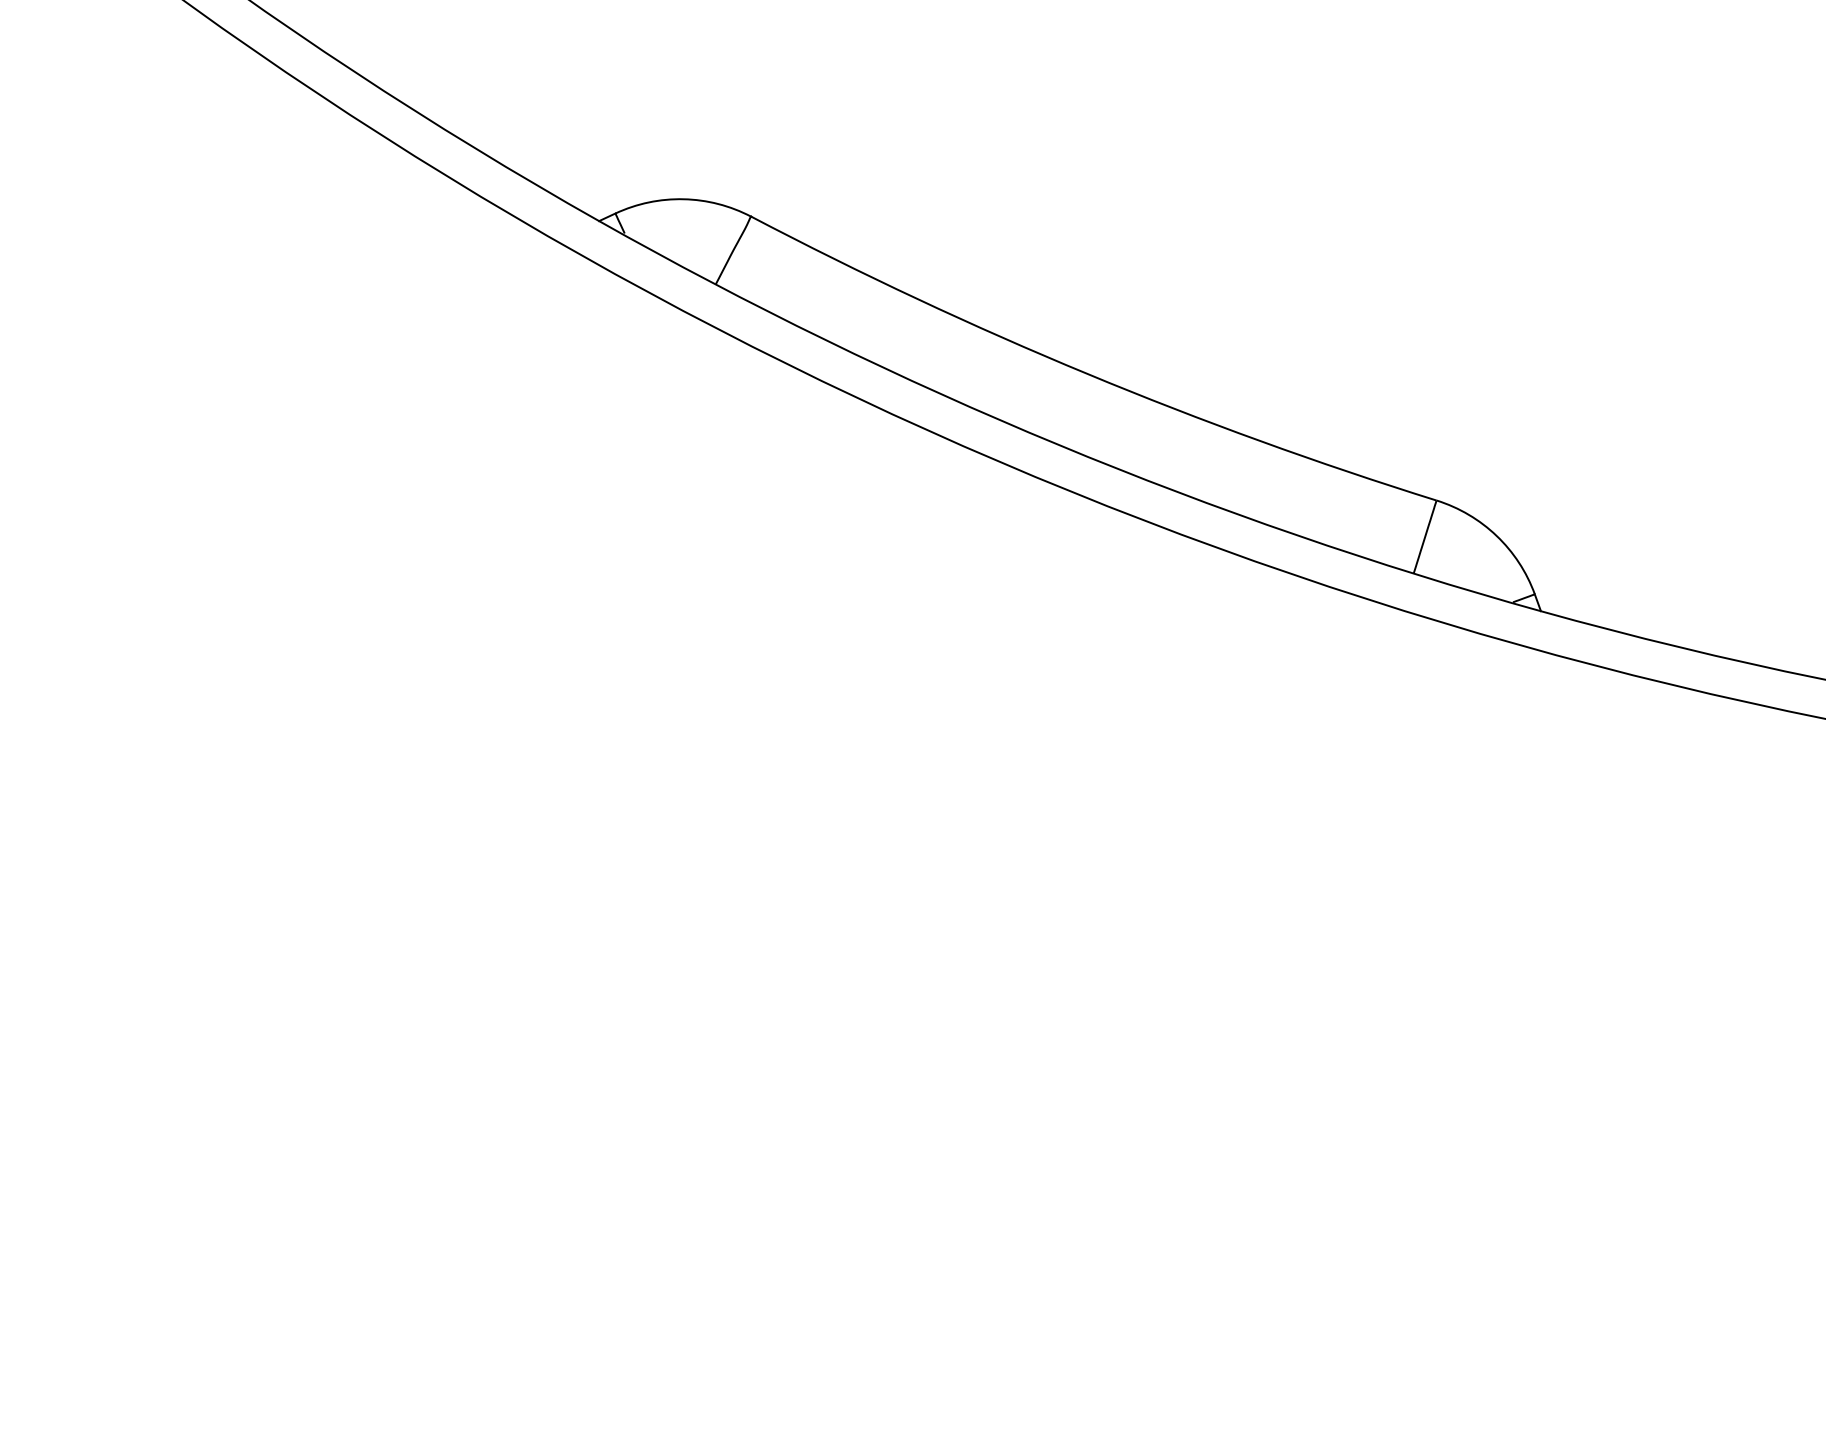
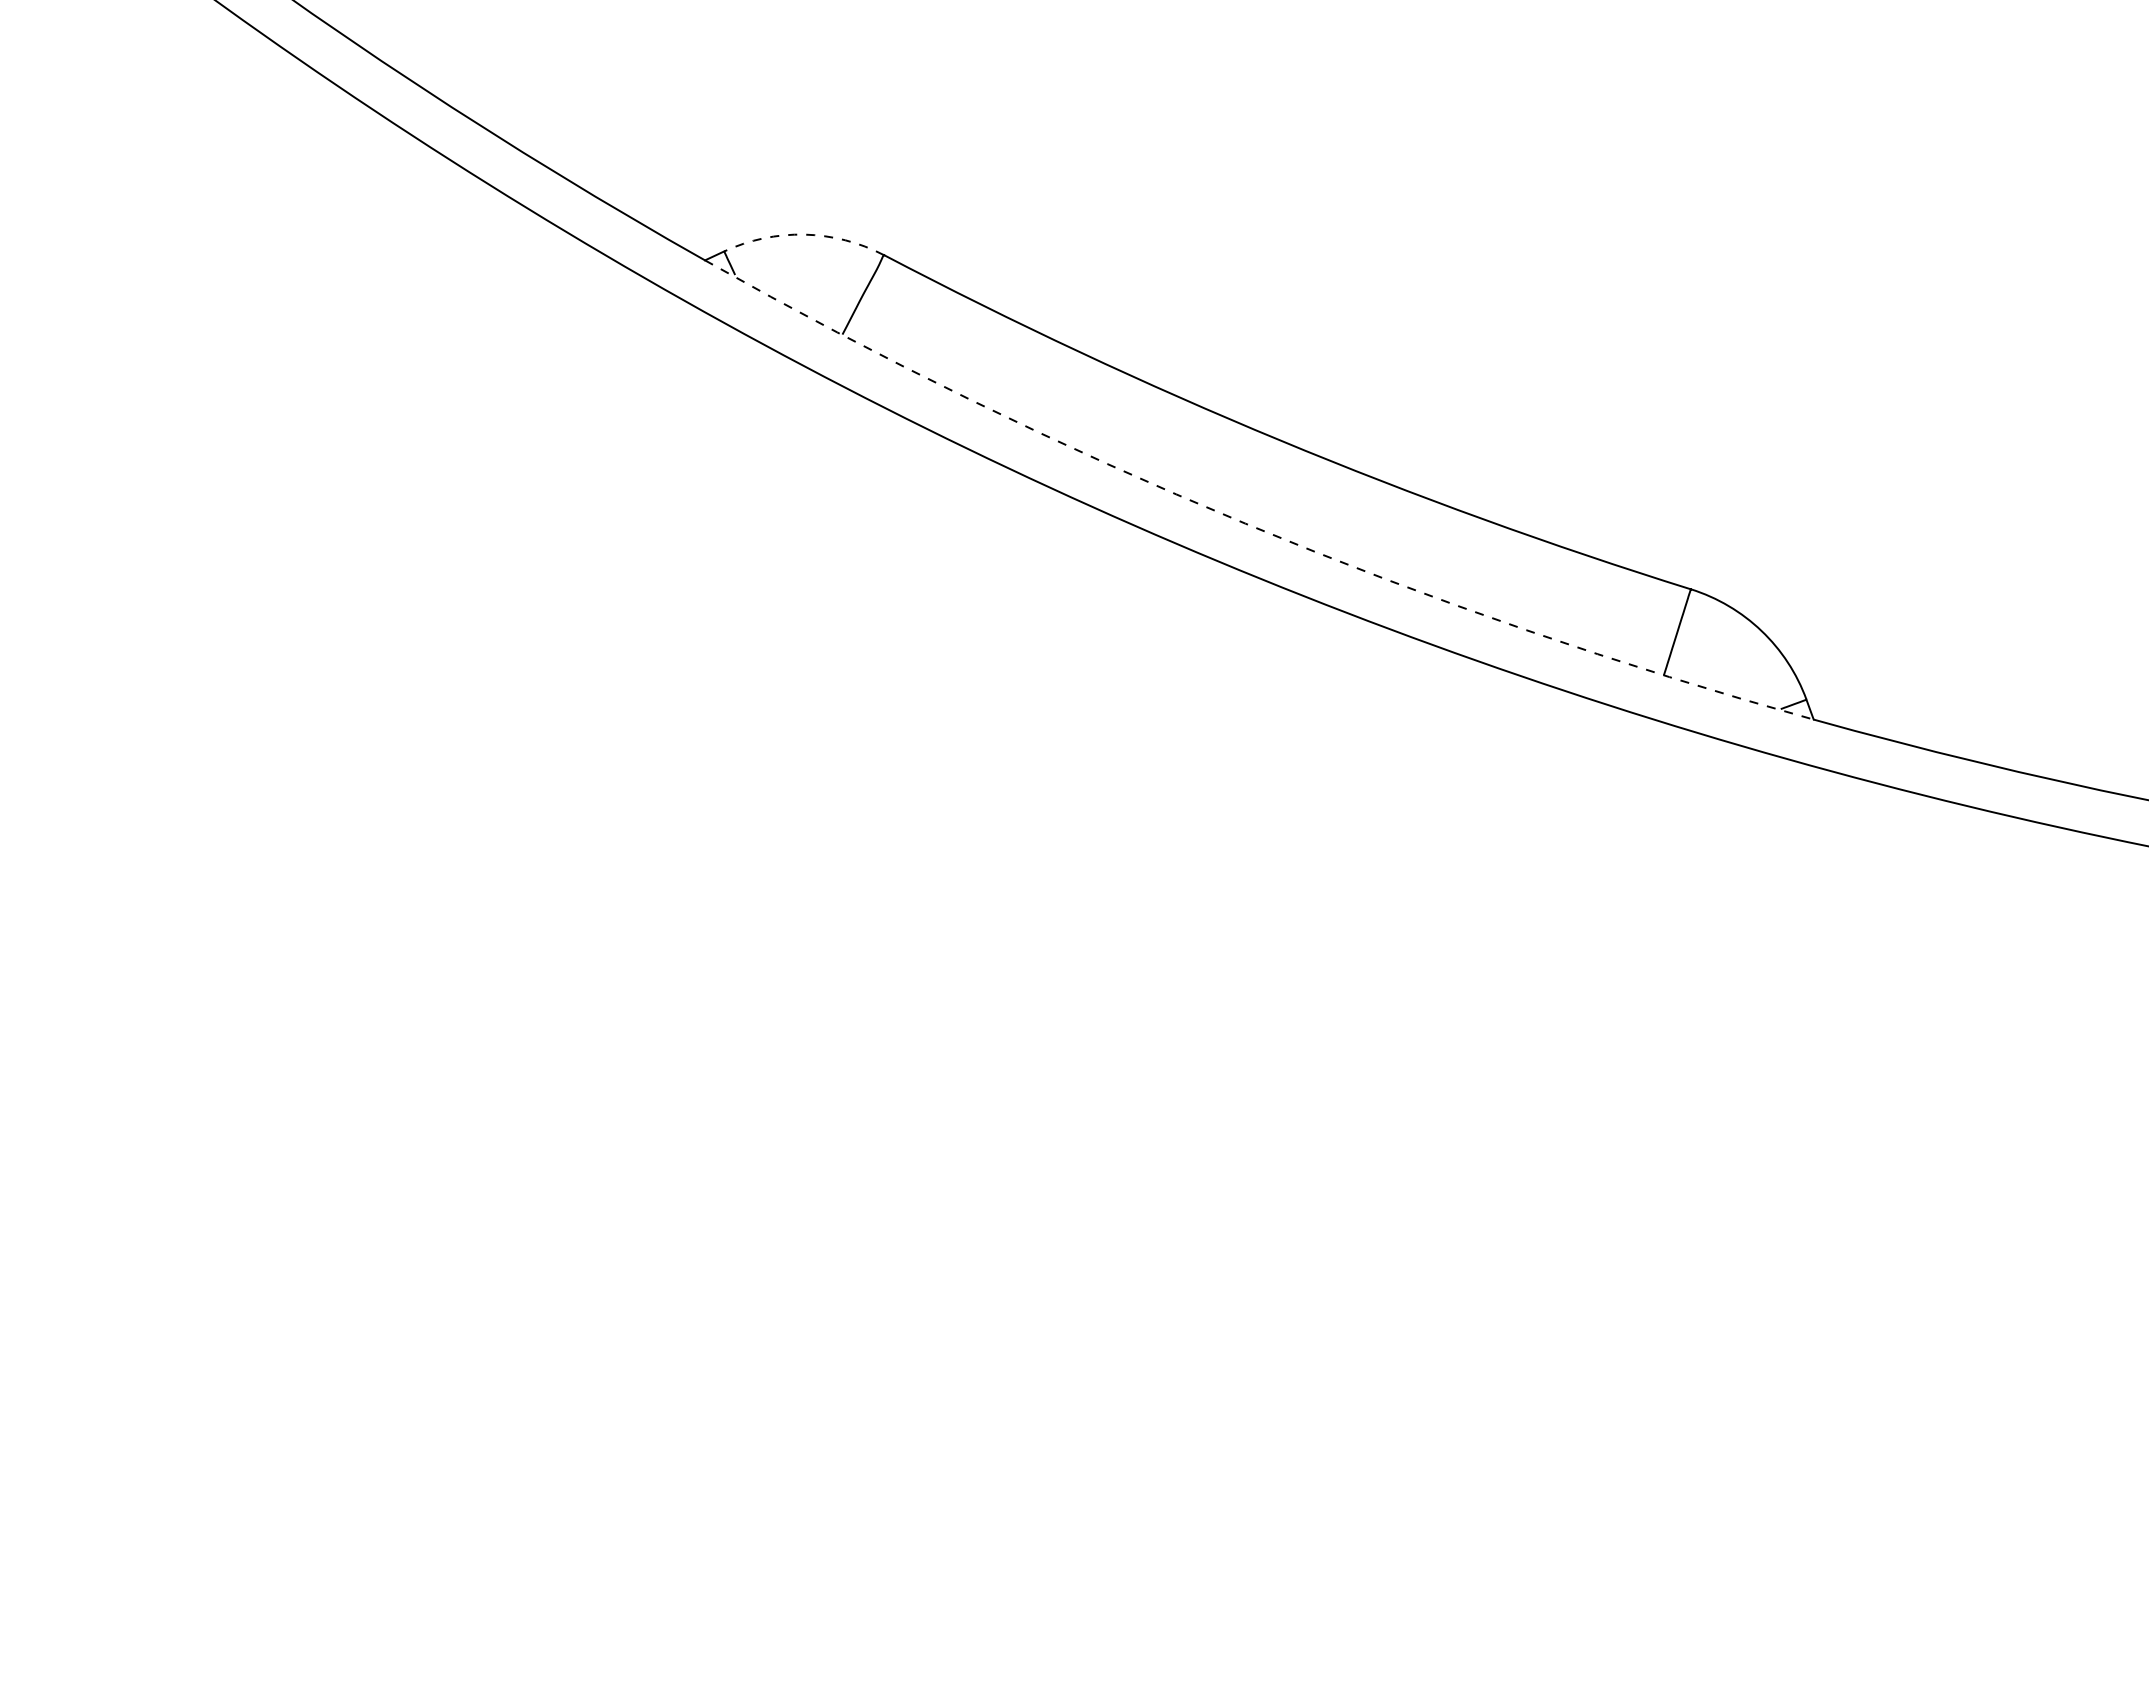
arc: (683, 199) -> (804, 234), solid -> dashed
arc: (1058, 444) -> (1245, 523), solid -> dashed

